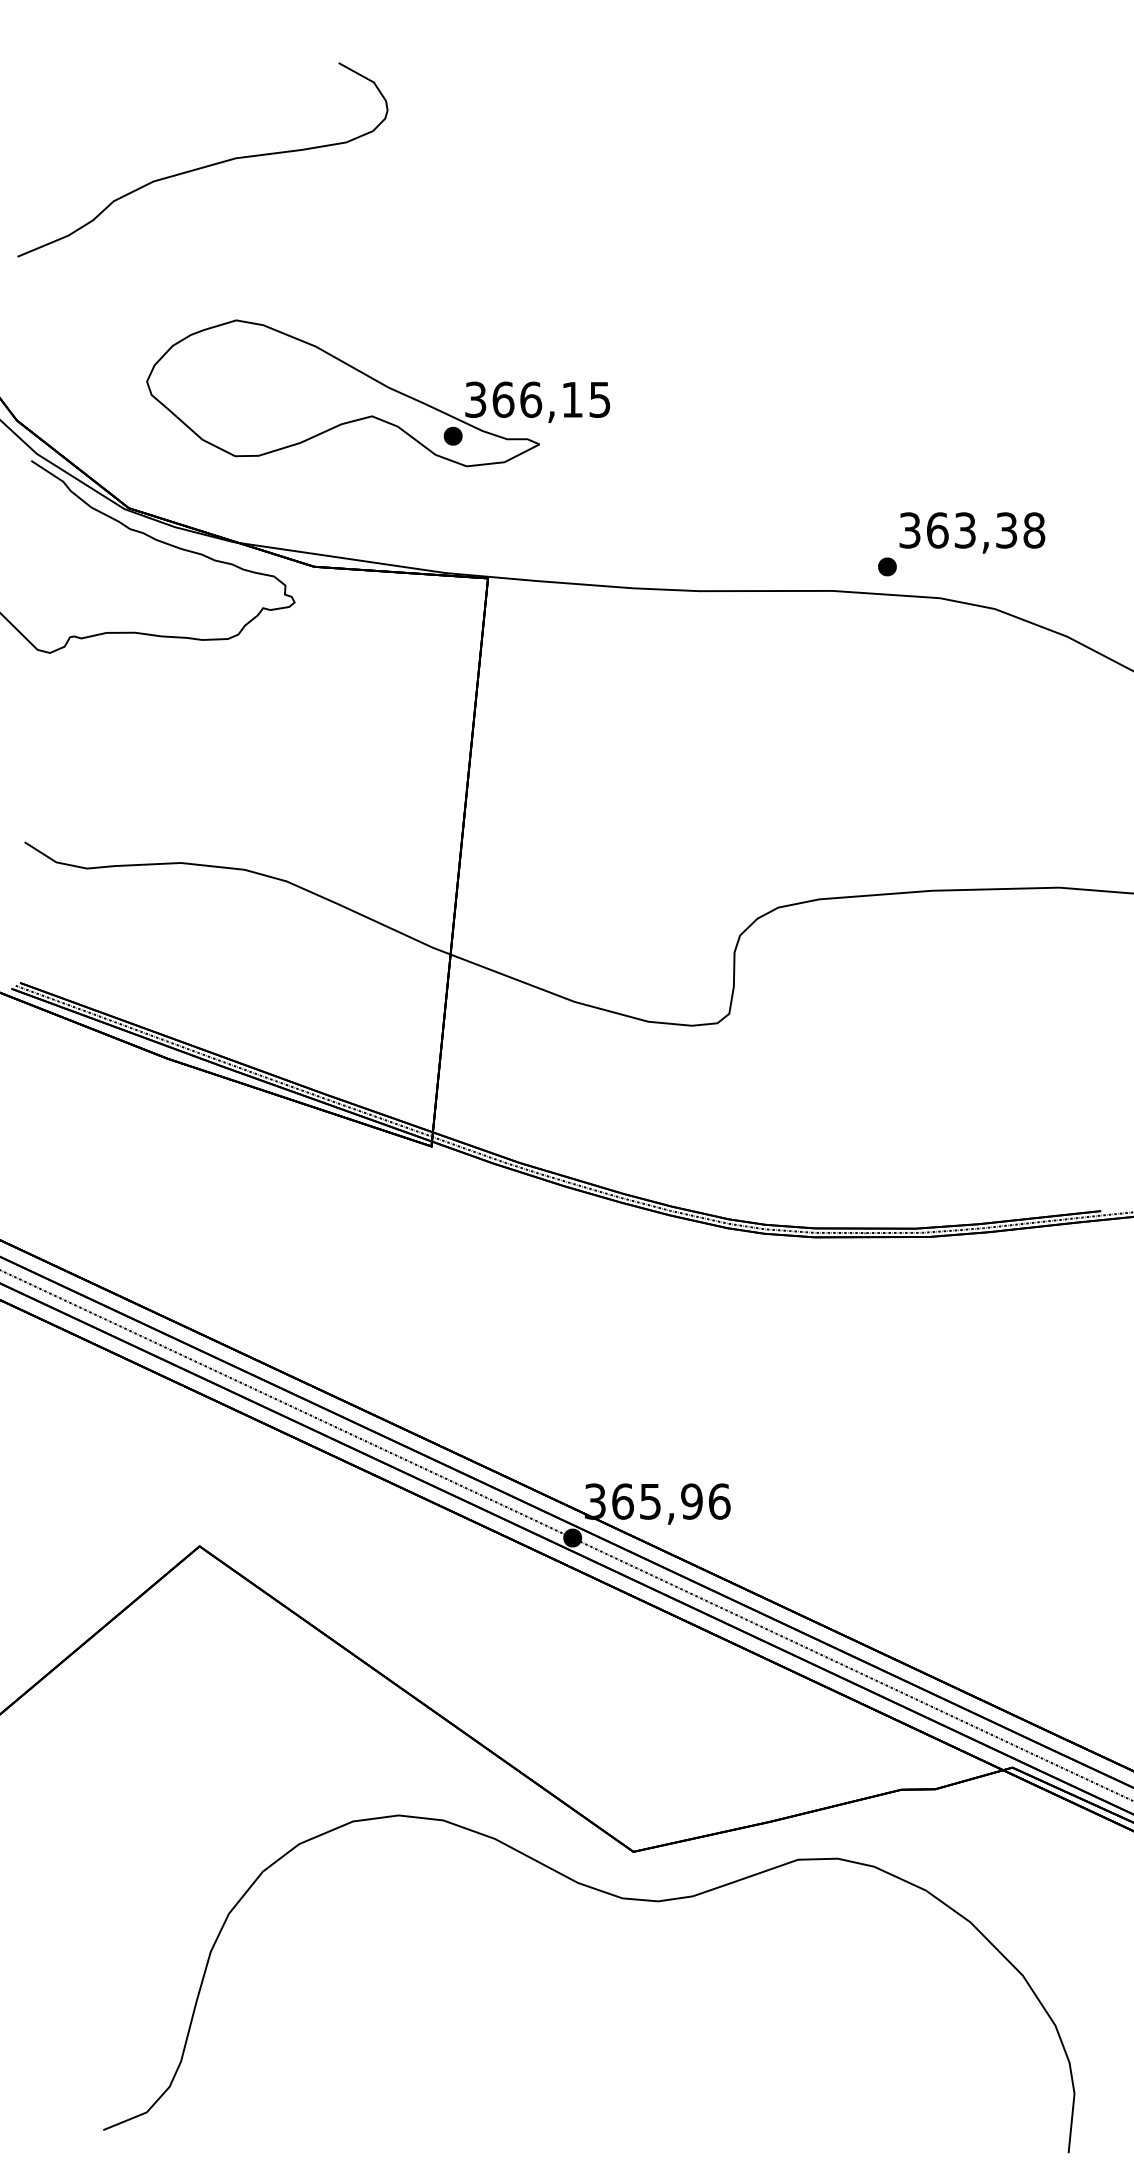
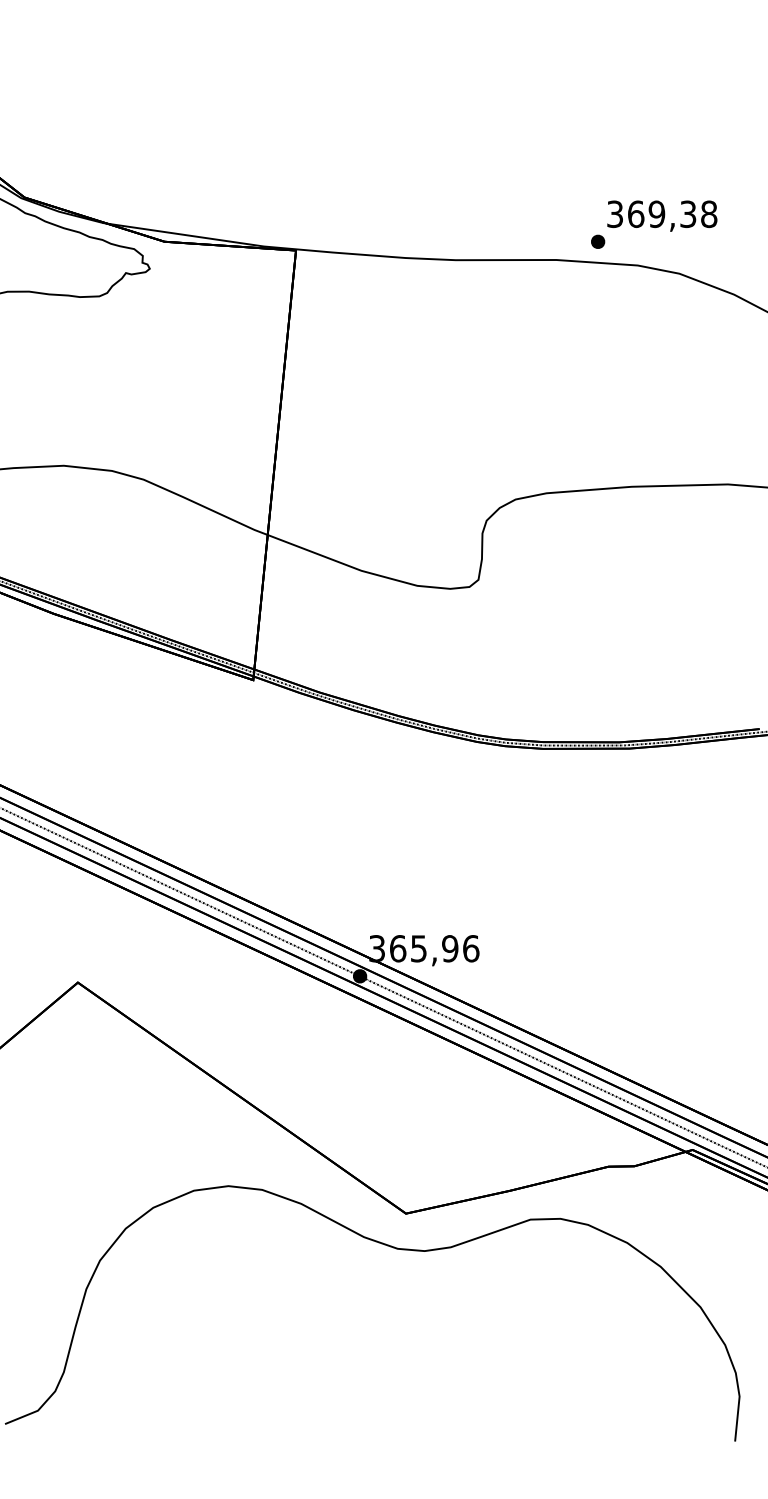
part: (378, 393) -> (213, 110), removed
text: (965, 530) -> (657, 214), 363,38 -> 369,38

